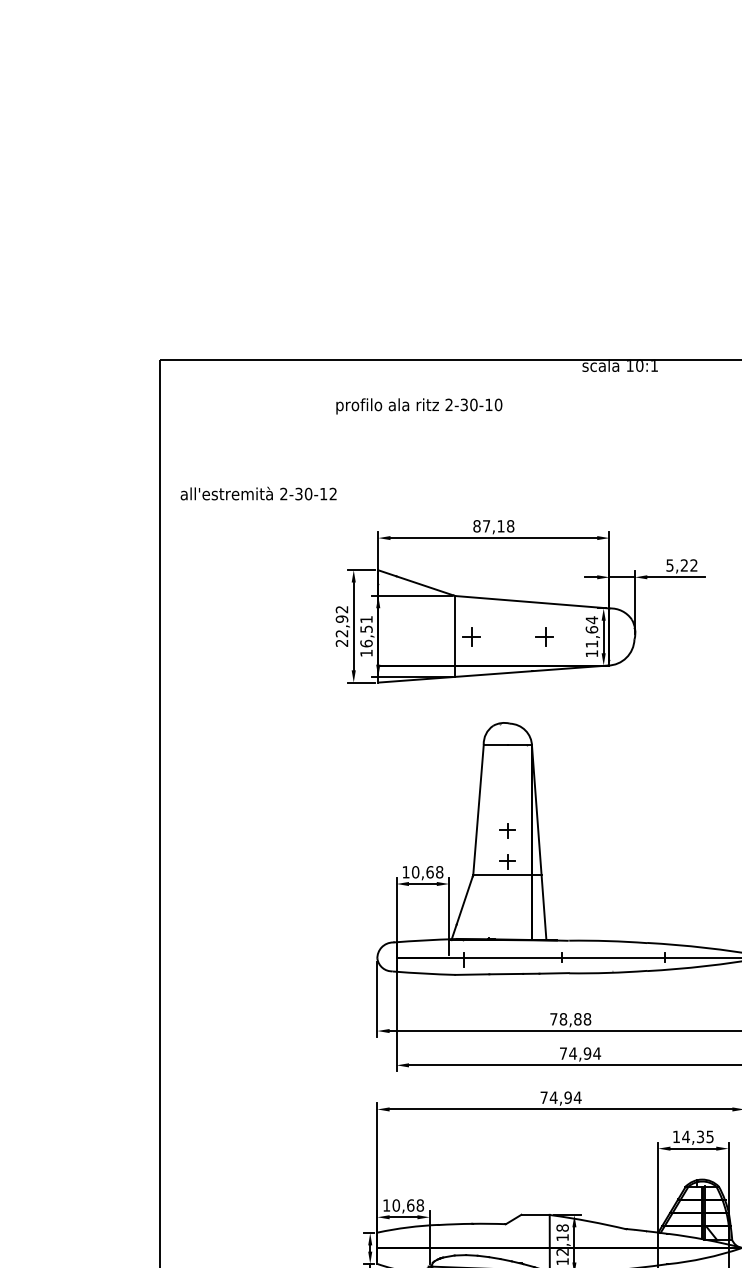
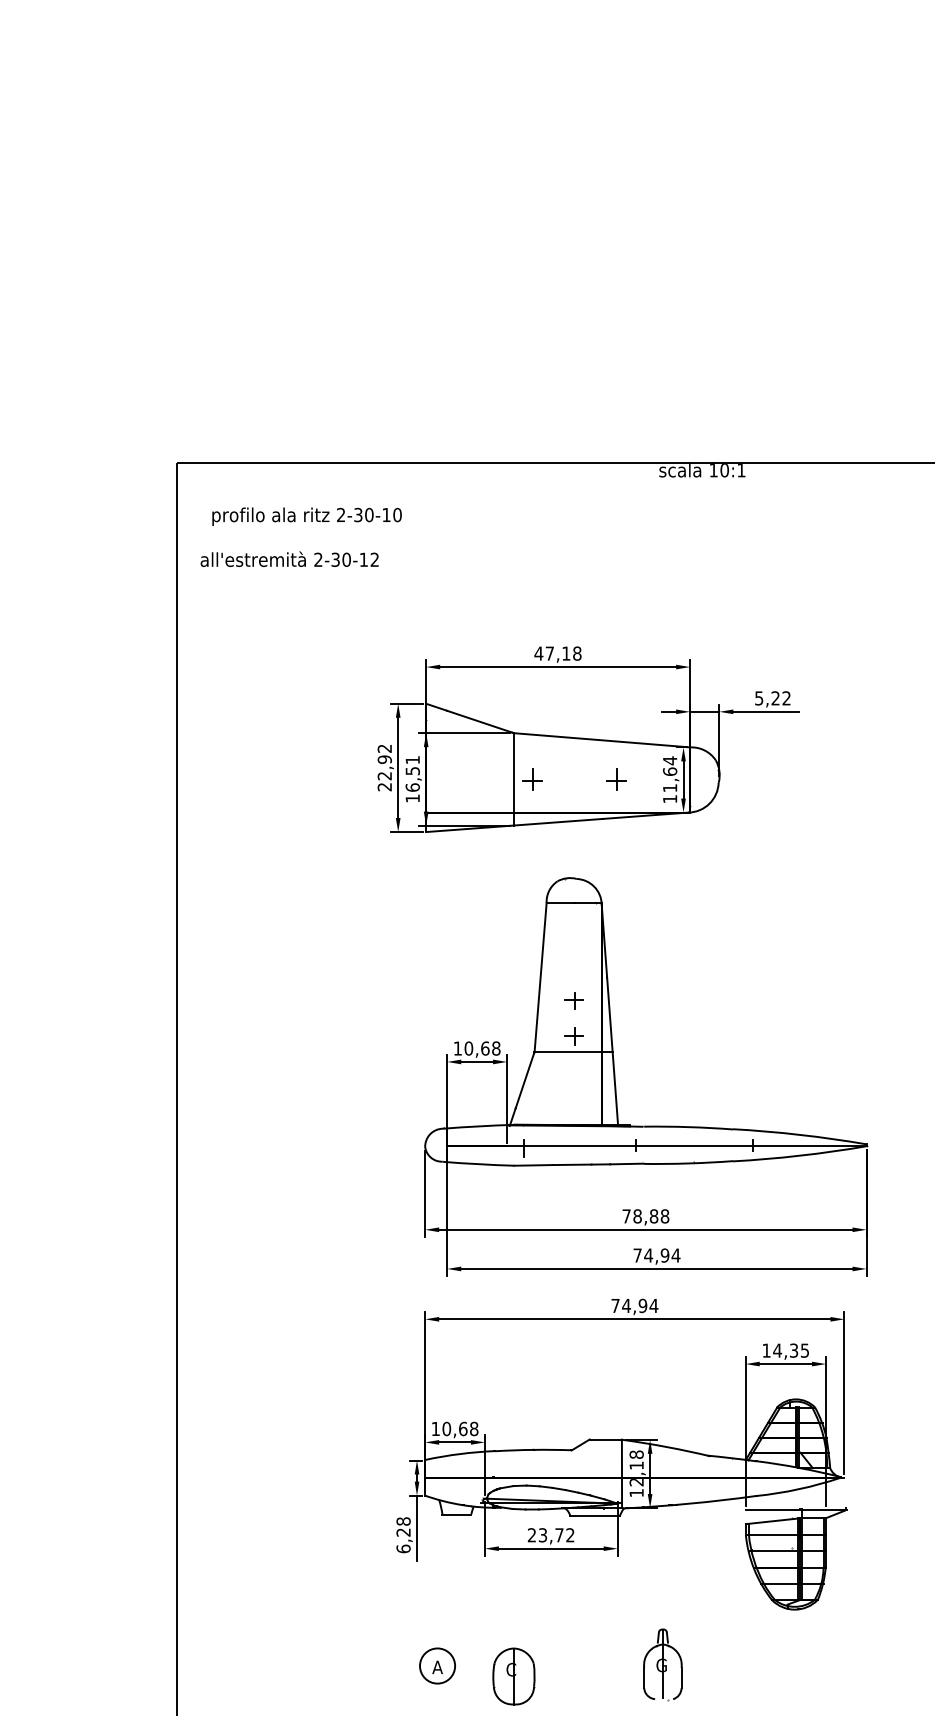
text: (418, 406) -> (306, 516), moved
text: (258, 492) -> (289, 558), moved
text: (476, 526) -> (538, 653), 87,18 -> 47,18

